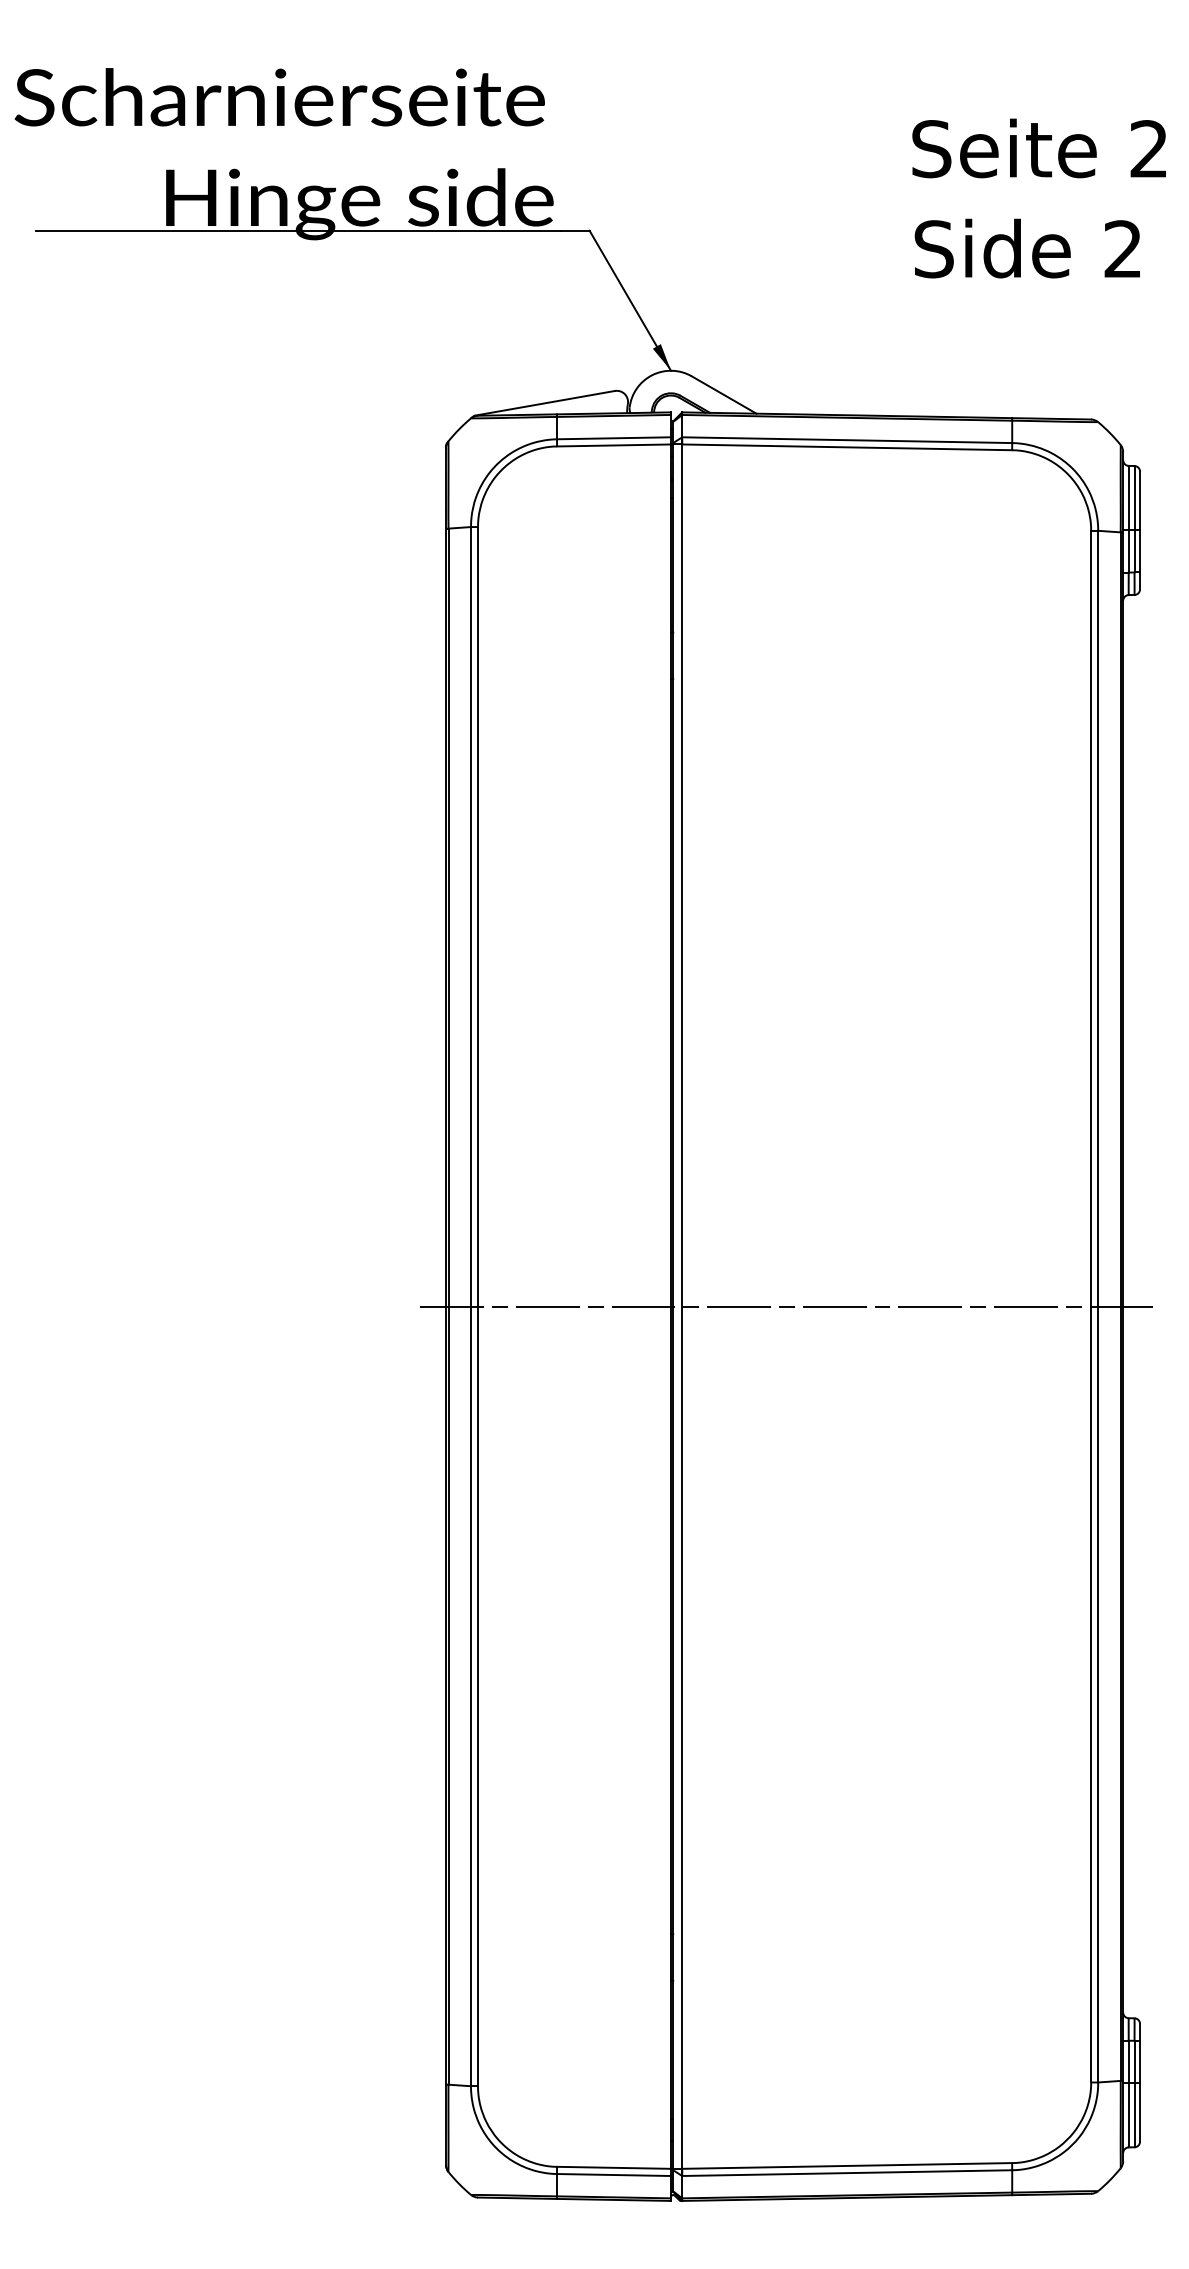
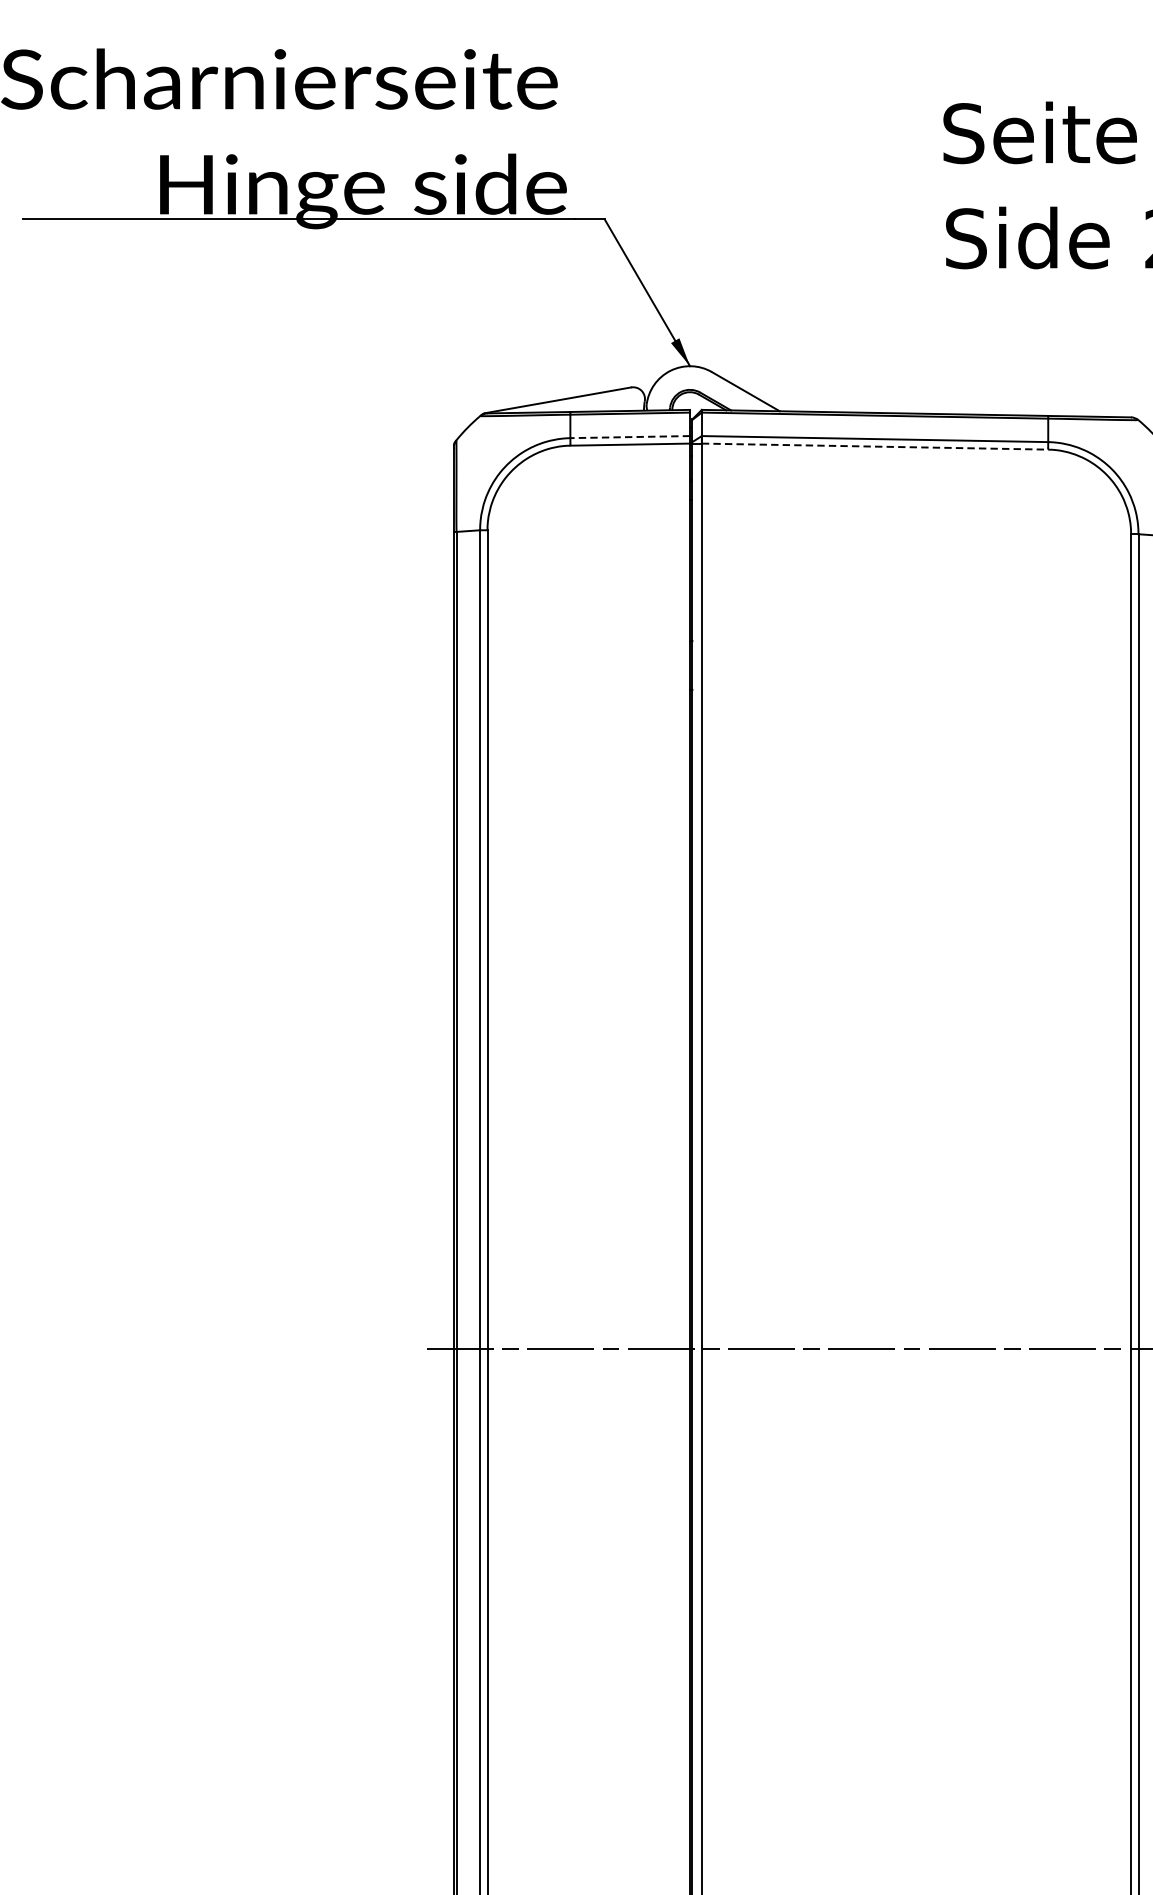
line: (613, 438) -> (629, 437), solid -> dashed
line: (847, 447) -> (875, 446), solid -> dashed

